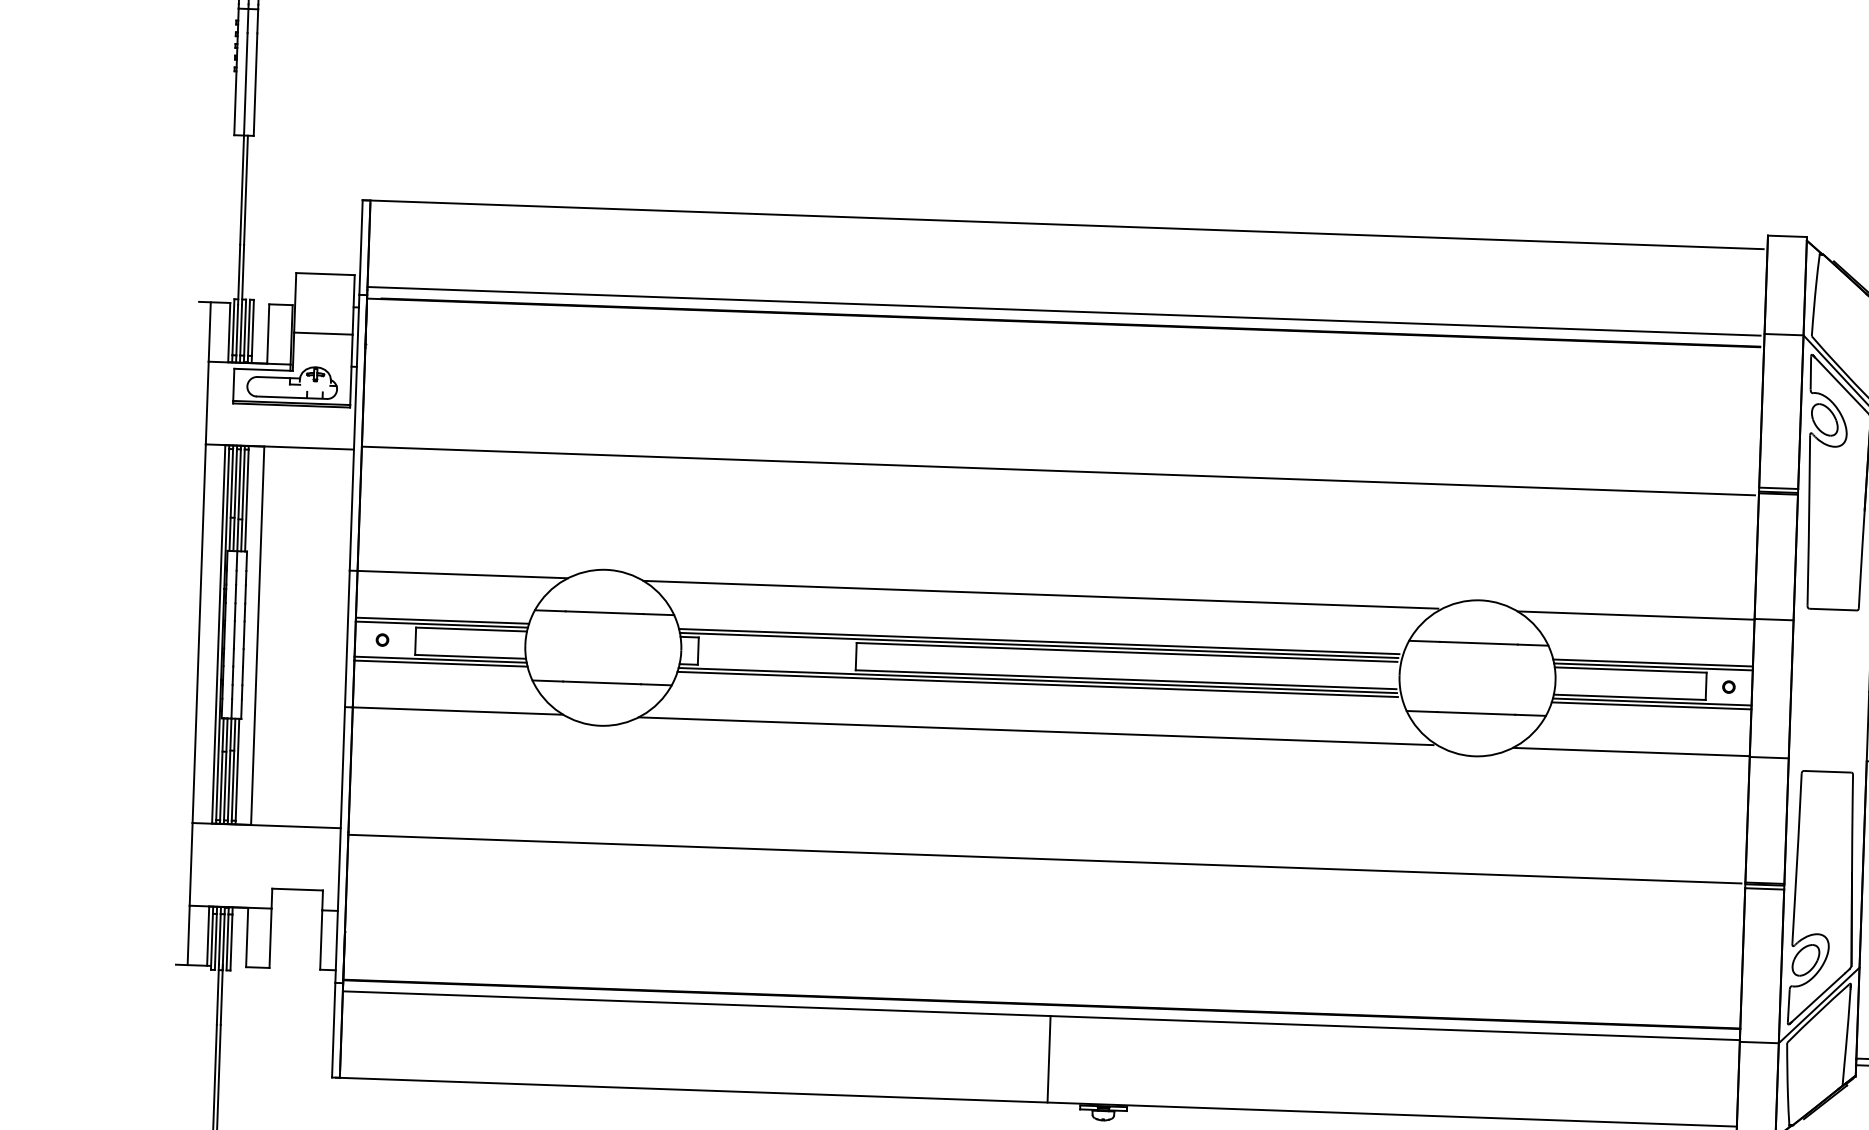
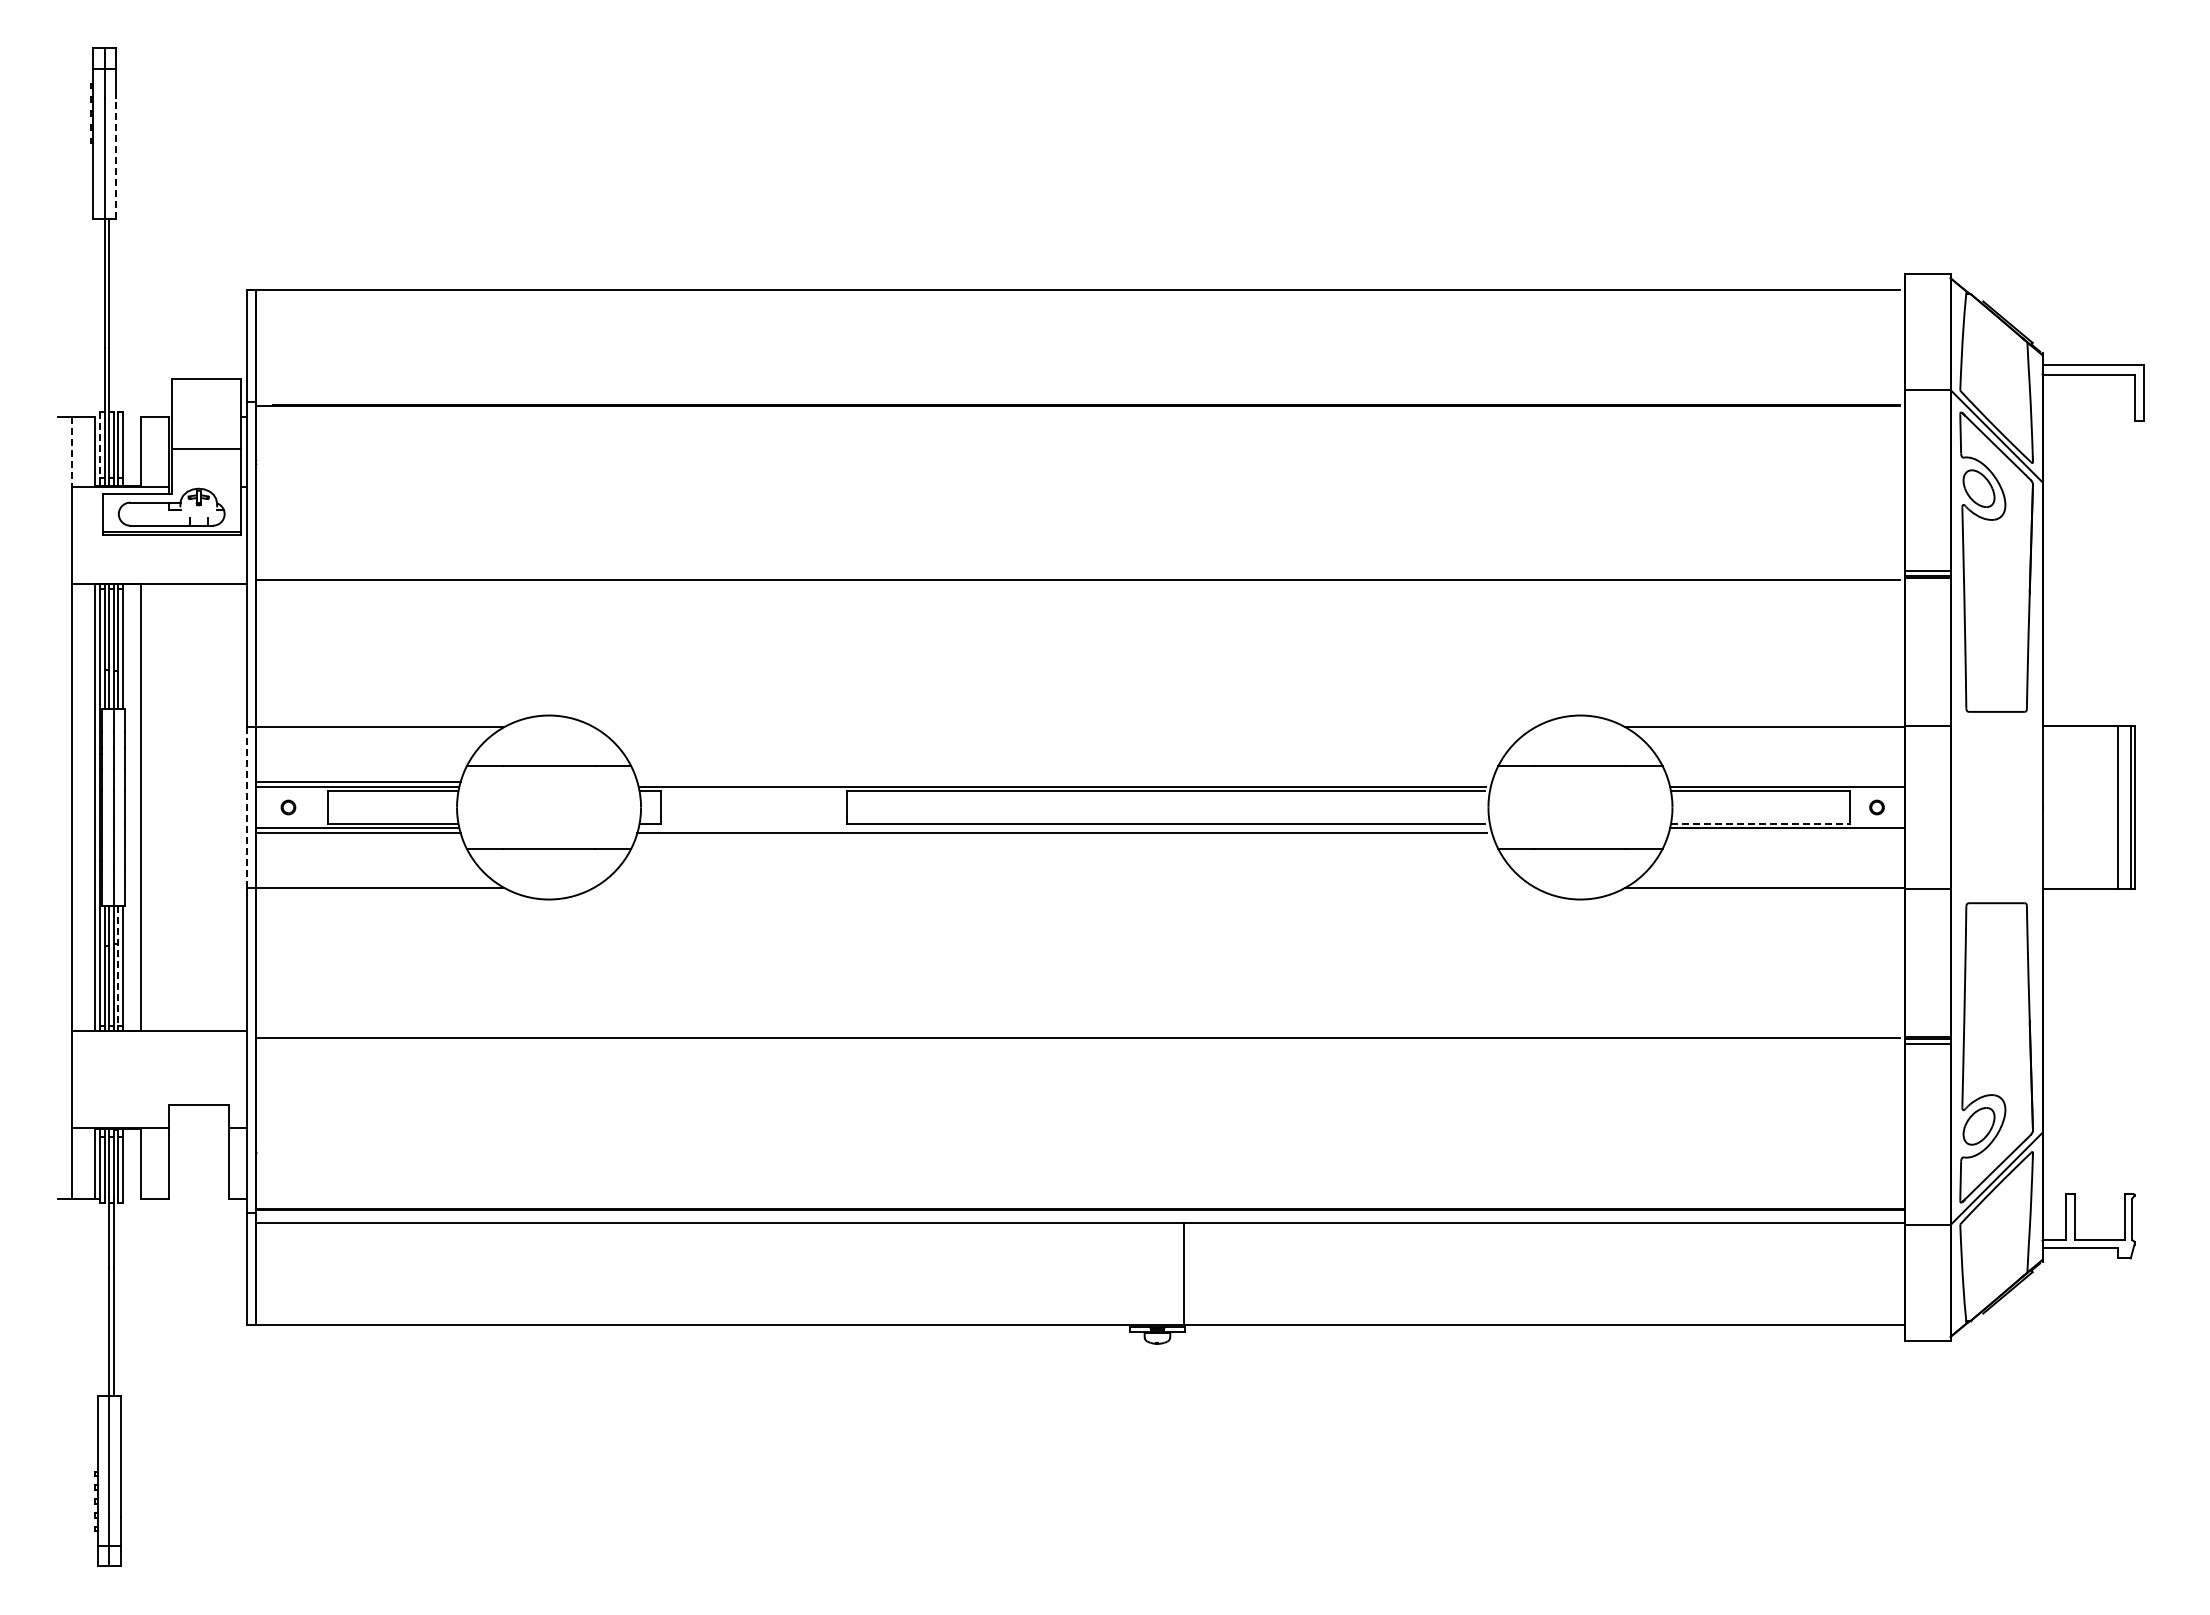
line: (255, 84) -> (116, 157), solid -> dashed
line: (1063, 311) -> (1077, 392), removed
line: (233, 327) -> (99, 445), solid -> dashed
line: (209, 332) -> (72, 452), solid -> dashed
line: (1040, 595) -> (1062, 727), removed
line: (347, 638) -> (247, 807), solid -> dashed
line: (1039, 641) -> (1062, 782), removed
line: (1652, 663) -> (1786, 782), removed
line: (1037, 680) -> (1062, 828), removed
line: (1629, 697) -> (1760, 823), solid -> dashed
line: (1651, 705) -> (1786, 832), removed
line: (1036, 731) -> (1062, 888), removed
line: (233, 769) -> (118, 966), solid -> dashed
line: (1049, 1059) -> (1184, 1274), moved

